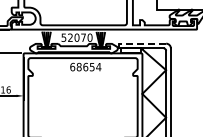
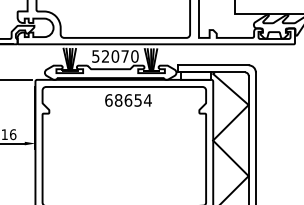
line: (142, 43) -> (213, 65), dashed -> solid

